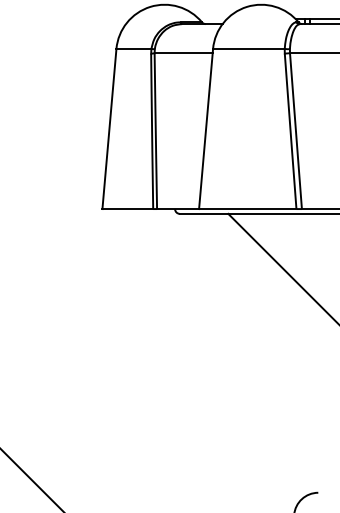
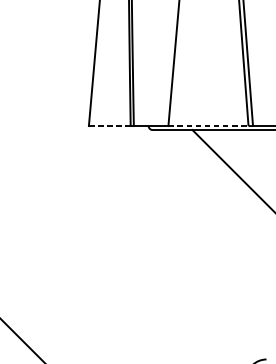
line: (128, 209) -> (110, 126), solid -> dashed
line: (247, 209) -> (208, 126), solid -> dashed

